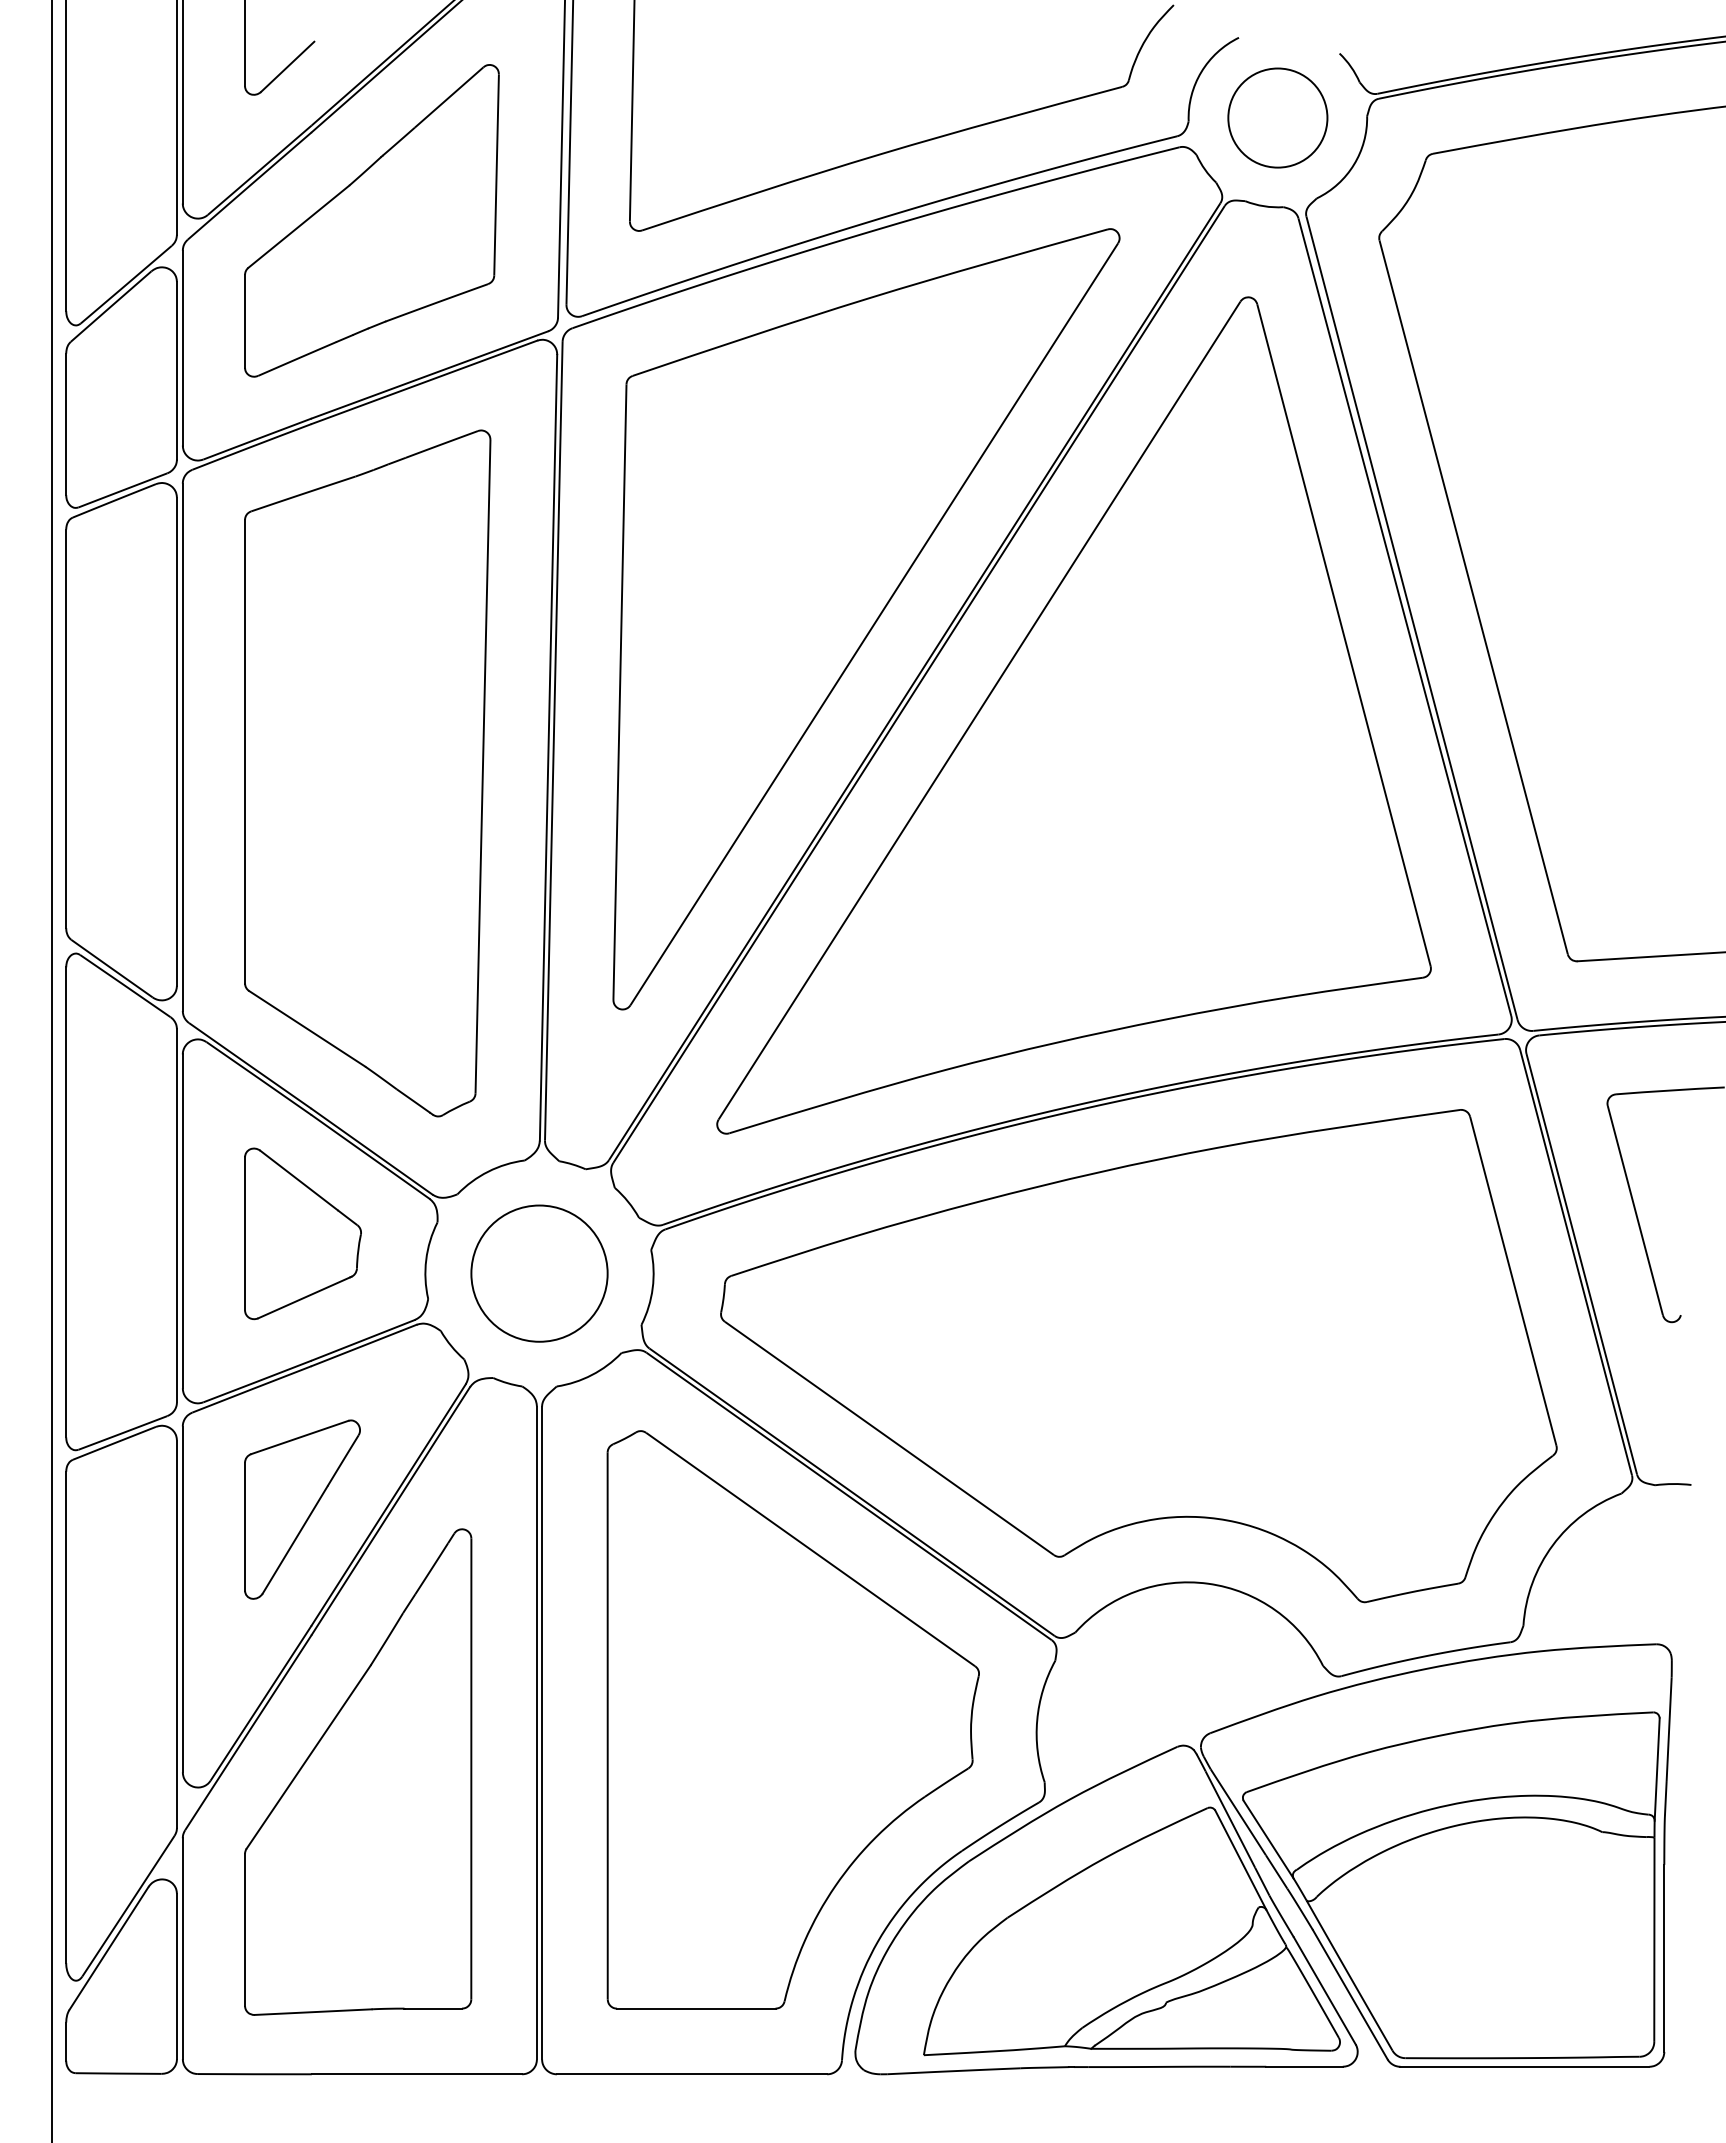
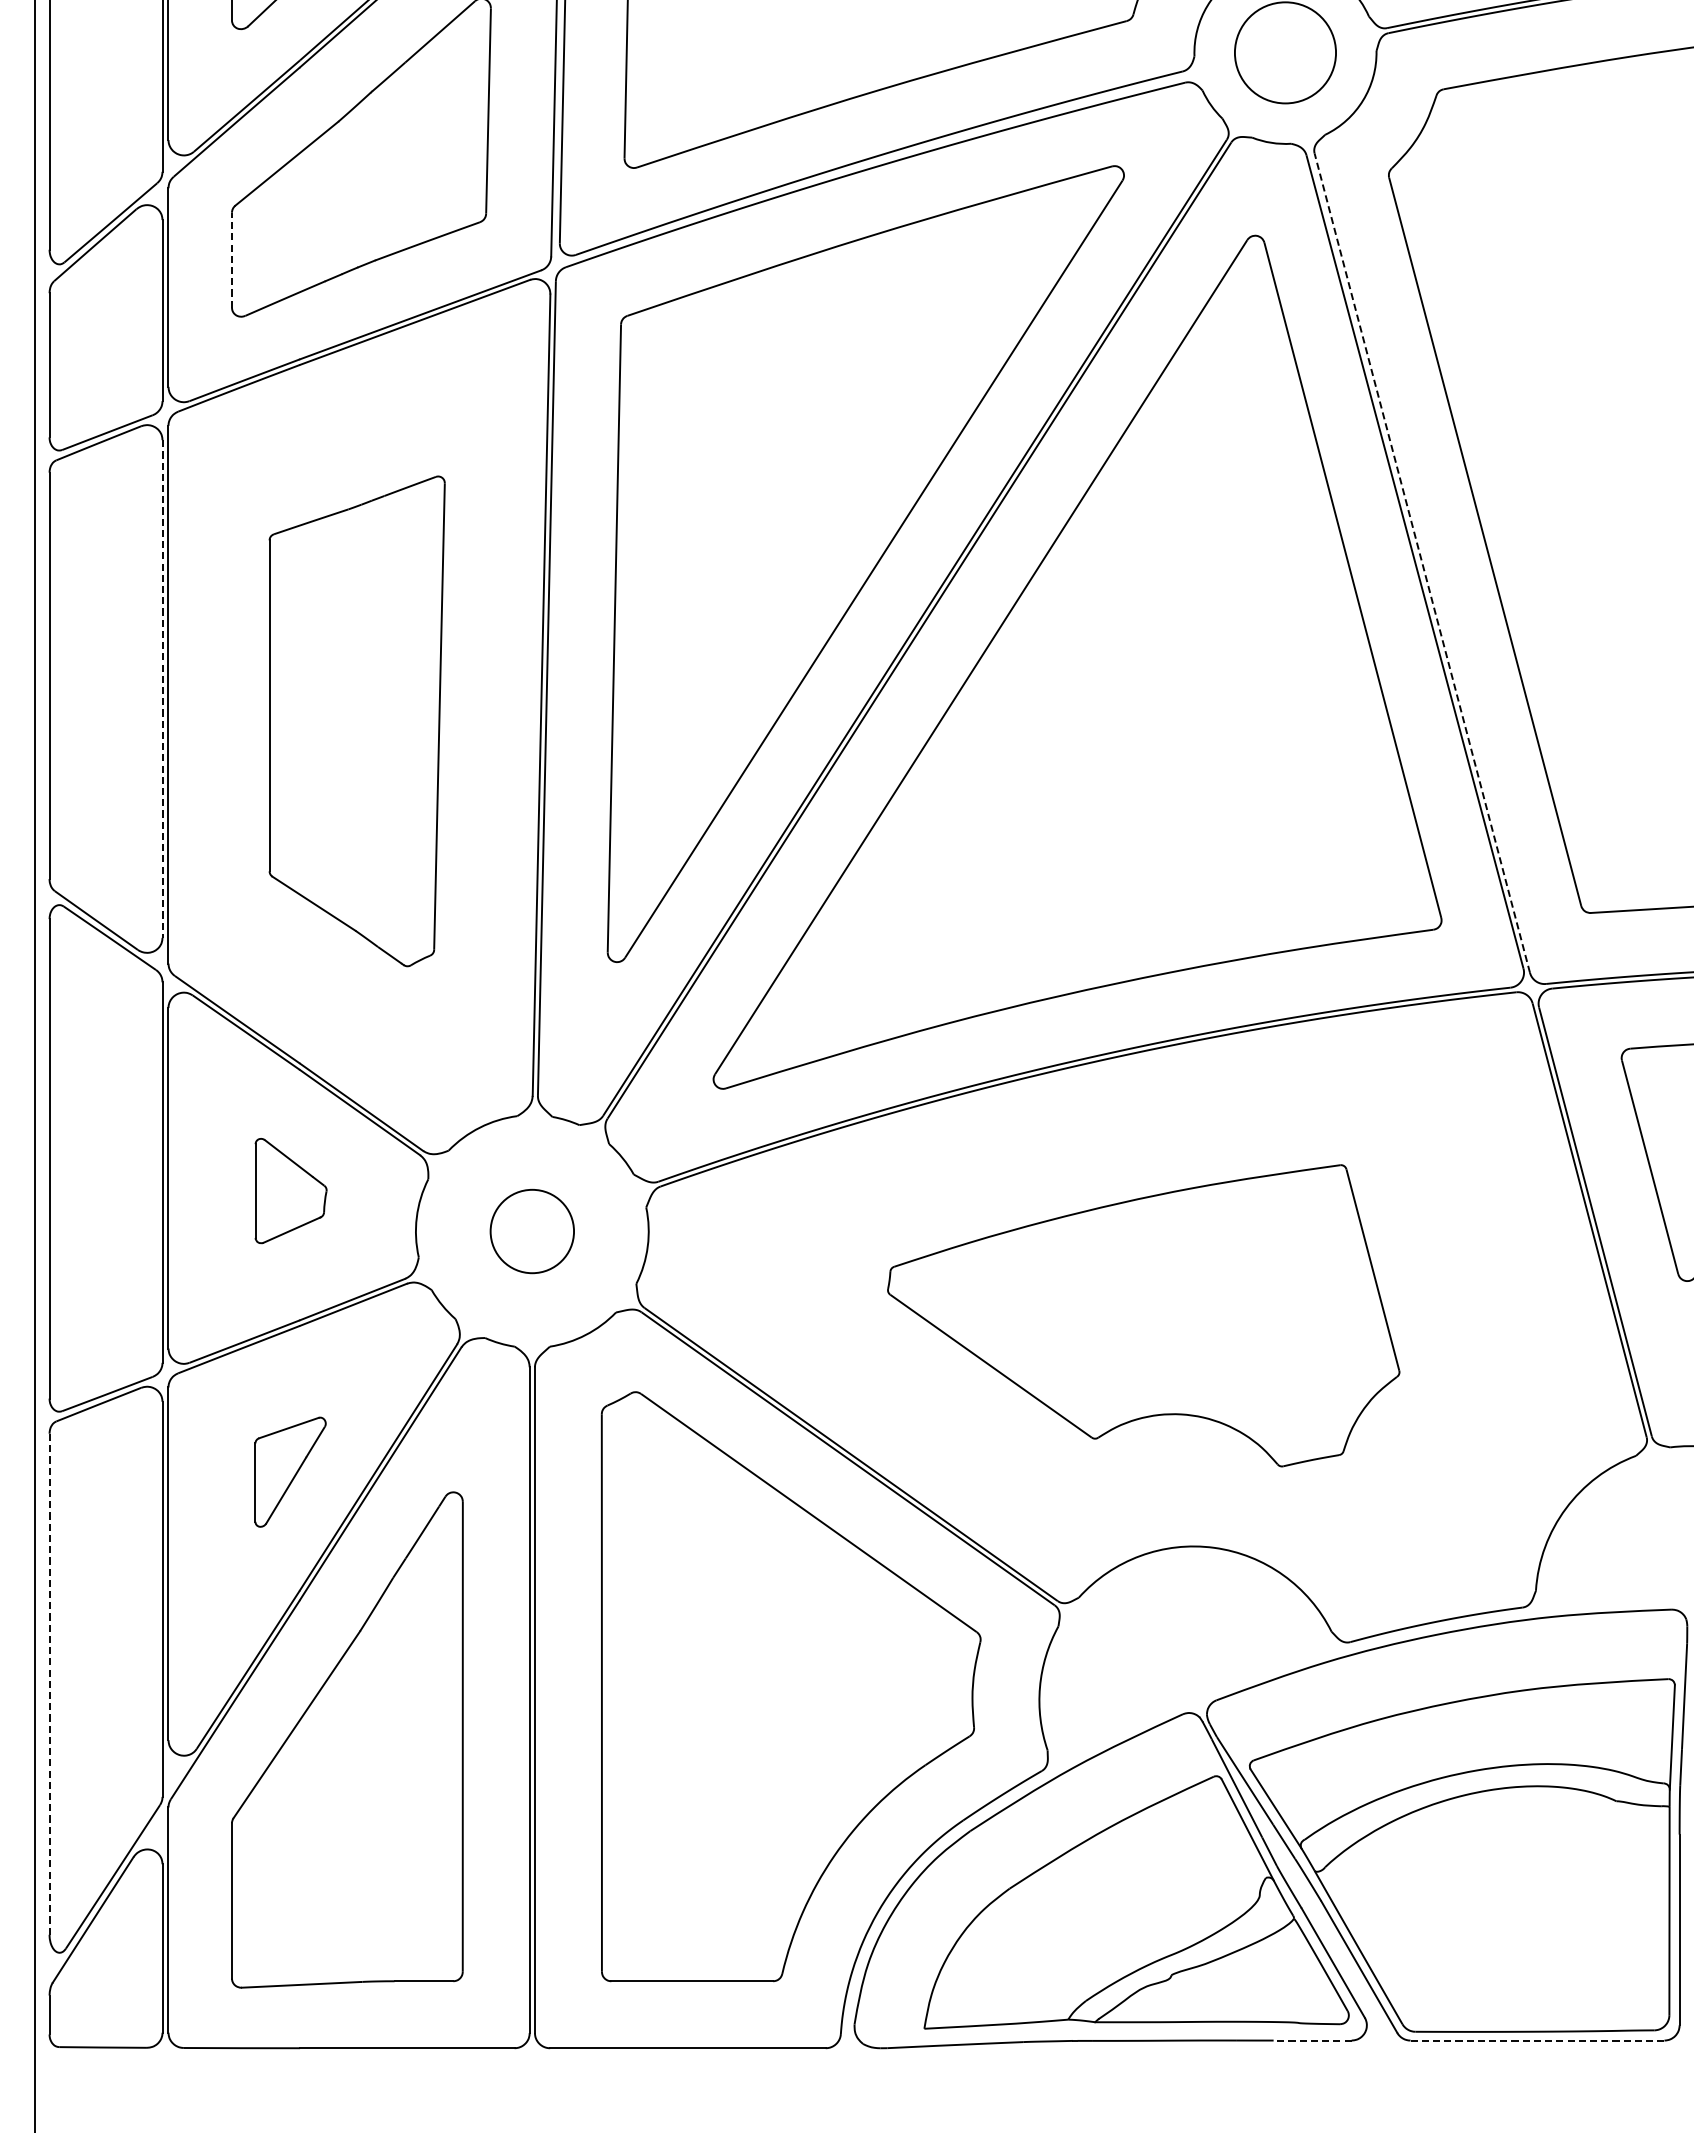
line: (245, 321) -> (232, 260), solid -> dashed
line: (1411, 617) -> (1421, 562), solid -> dashed
line: (176, 741) -> (162, 688), solid -> dashed
part: (367, 773) -> (356, 721), size x0.7
part: (302, 1233) -> (290, 1190), size x0.6
circle: (539, 1273) -> (532, 1231), size x0.6
part: (1138, 1356) -> (1143, 1316), size x0.6
part: (302, 1509) -> (290, 1472), size x0.6
line: (66, 1717) -> (49, 1684), solid -> dashed
line: (1304, 2066) -> (1312, 2040), solid -> dashed
line: (1524, 2066) -> (1537, 2040), solid -> dashed

